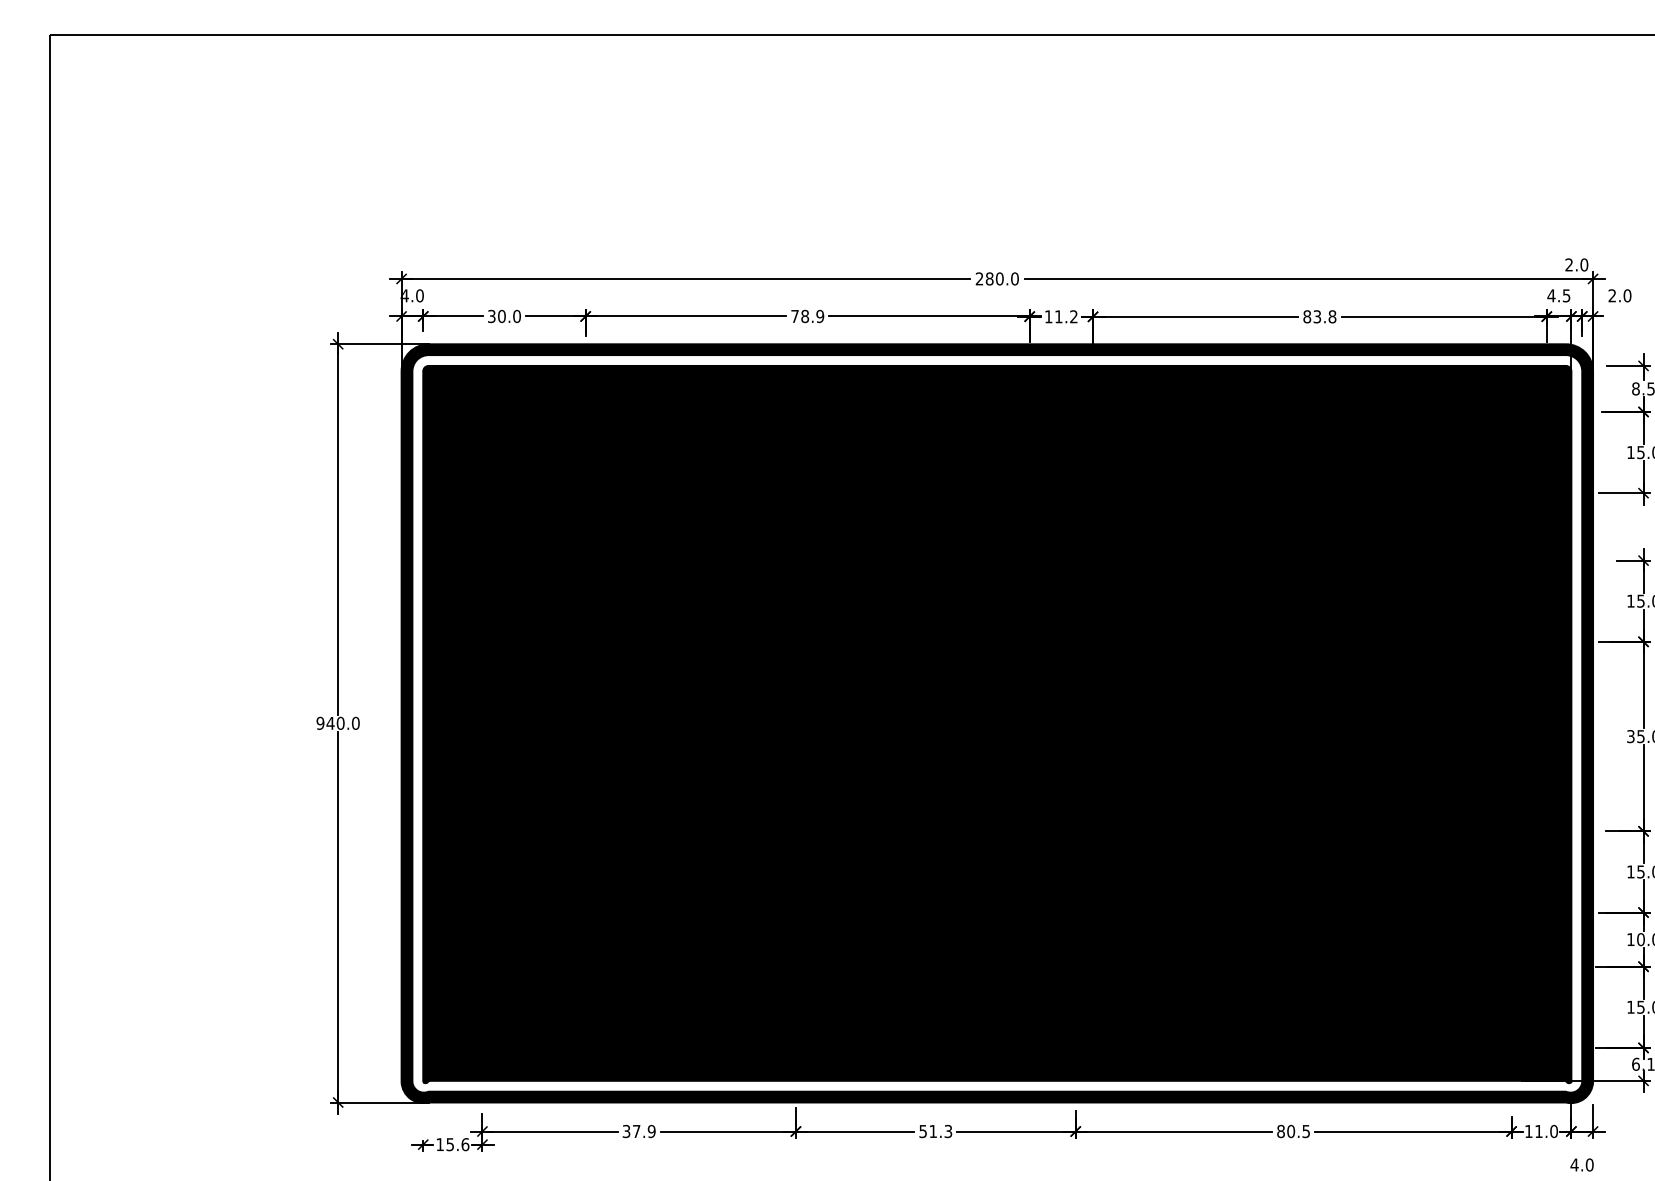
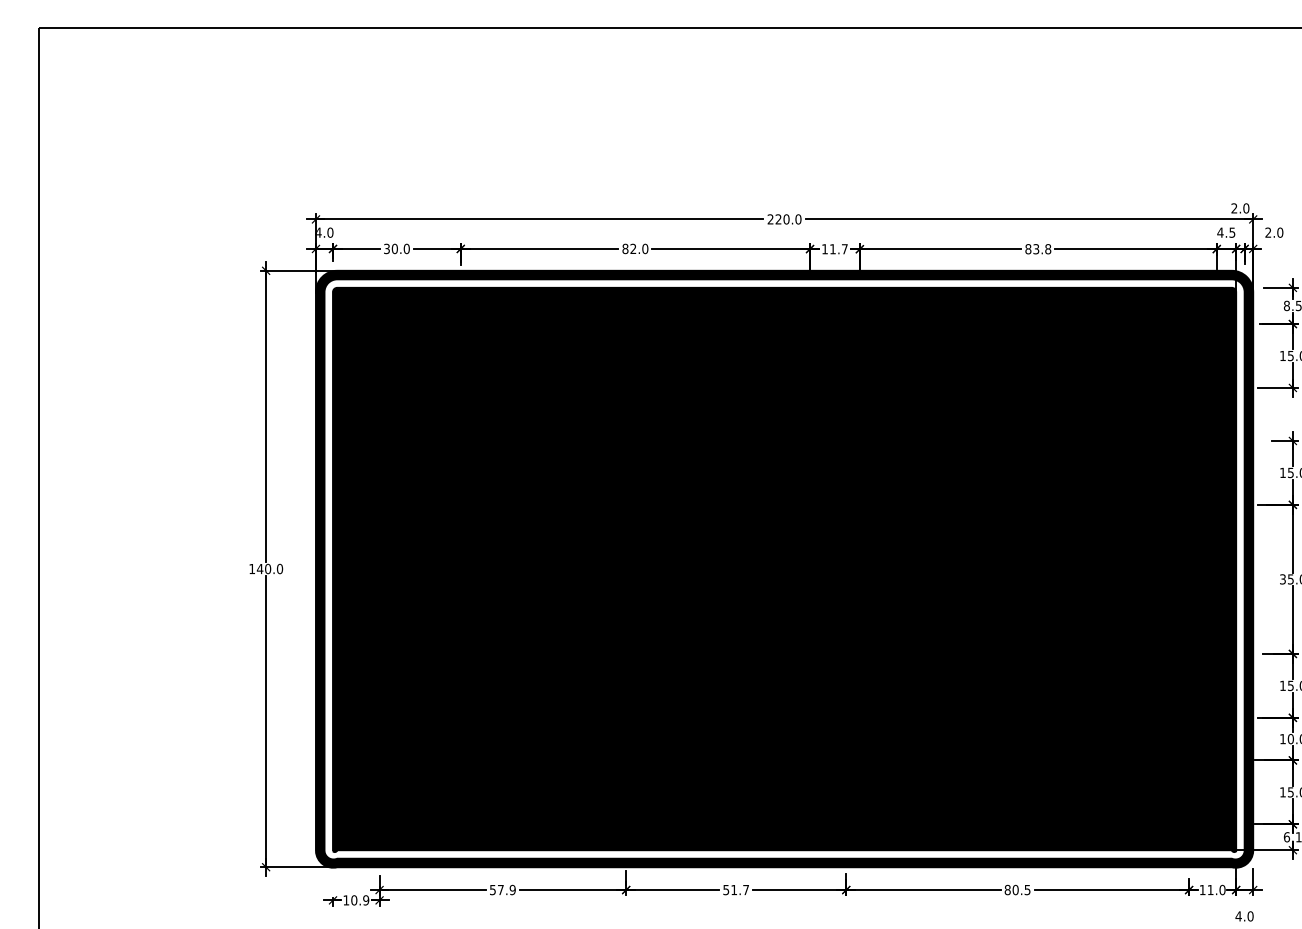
text: (989, 279) -> (778, 219), 280.0 -> 220.0
text: (807, 315) -> (635, 248), 78.9 -> 82.0
text: (1073, 317) -> (844, 249), 11.2 -> 11.7
text: (320, 722) -> (252, 568), 940.0 -> 140.0
text: (625, 1129) -> (492, 888), 37.9 -> 57.9
text: (947, 1130) -> (745, 889), 51.3 -> 51.7
text: (458, 1144) -> (360, 900), 15.6 -> 10.9

